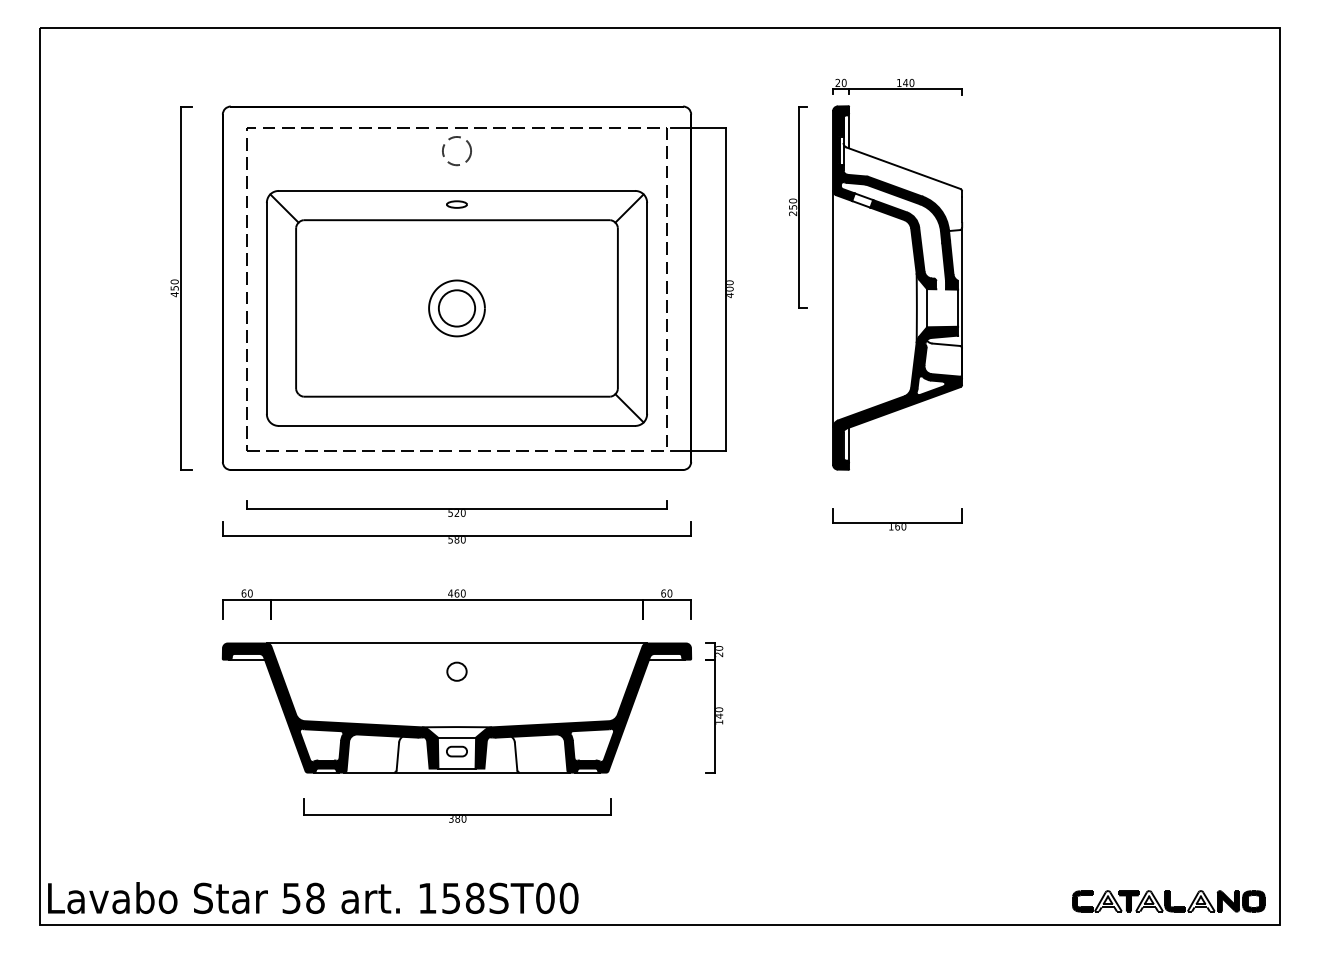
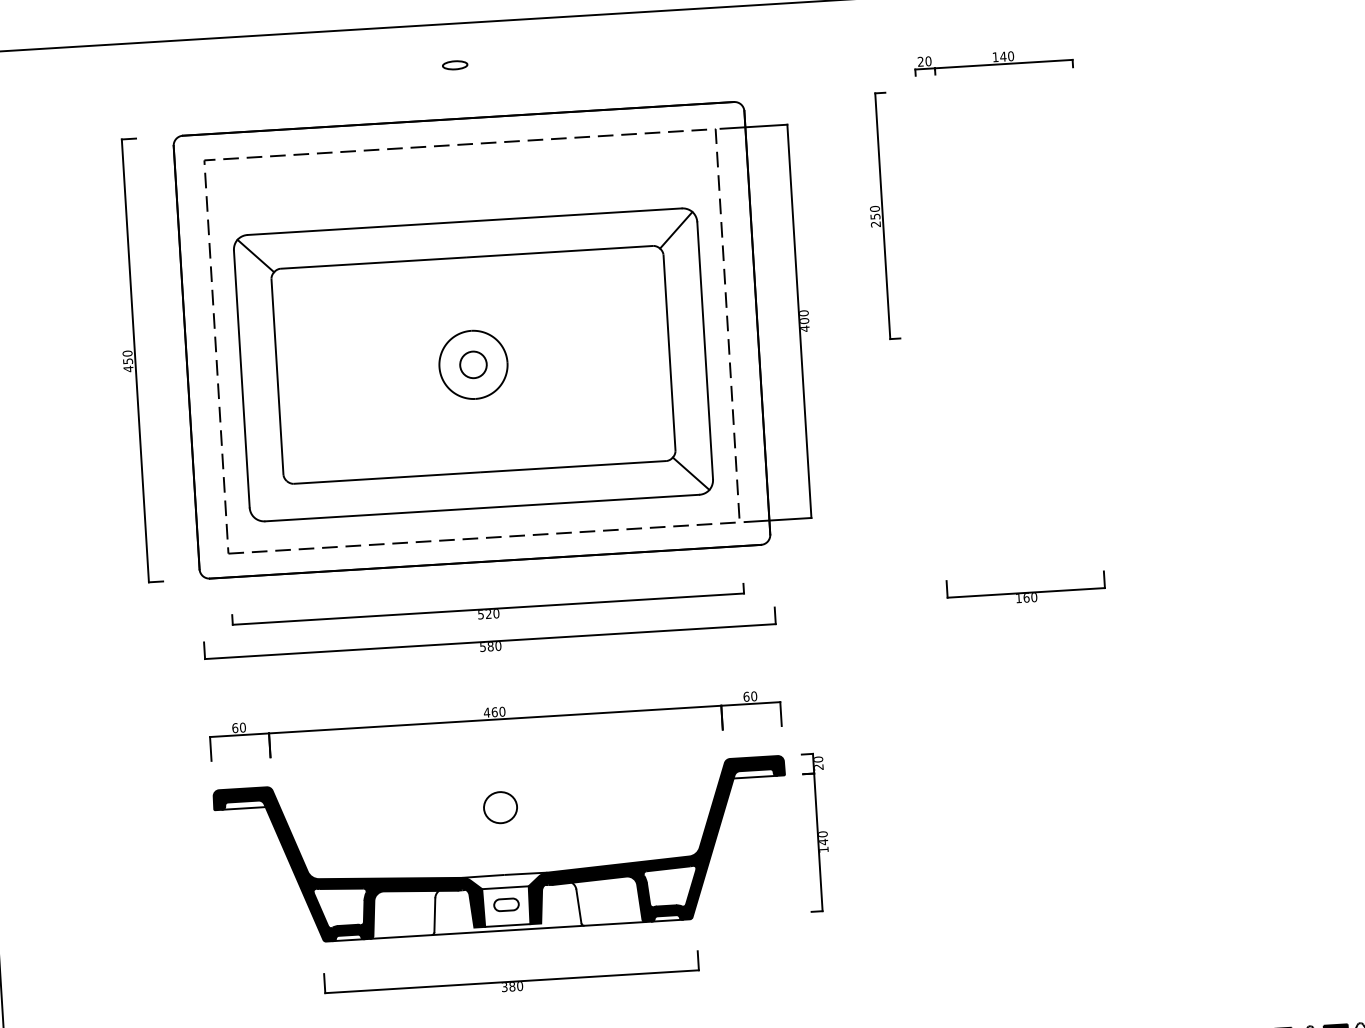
circle: (456, 151) -> (461, 173), removed
part: (456, 204) -> (454, 65), moved
part: (897, 287) -> (1008, 306), removed
circle: (456, 308) -> (472, 364), size x0.6
line: (456, 643) -> (497, 773), removed
part: (456, 671) -> (499, 807), size x1.4

